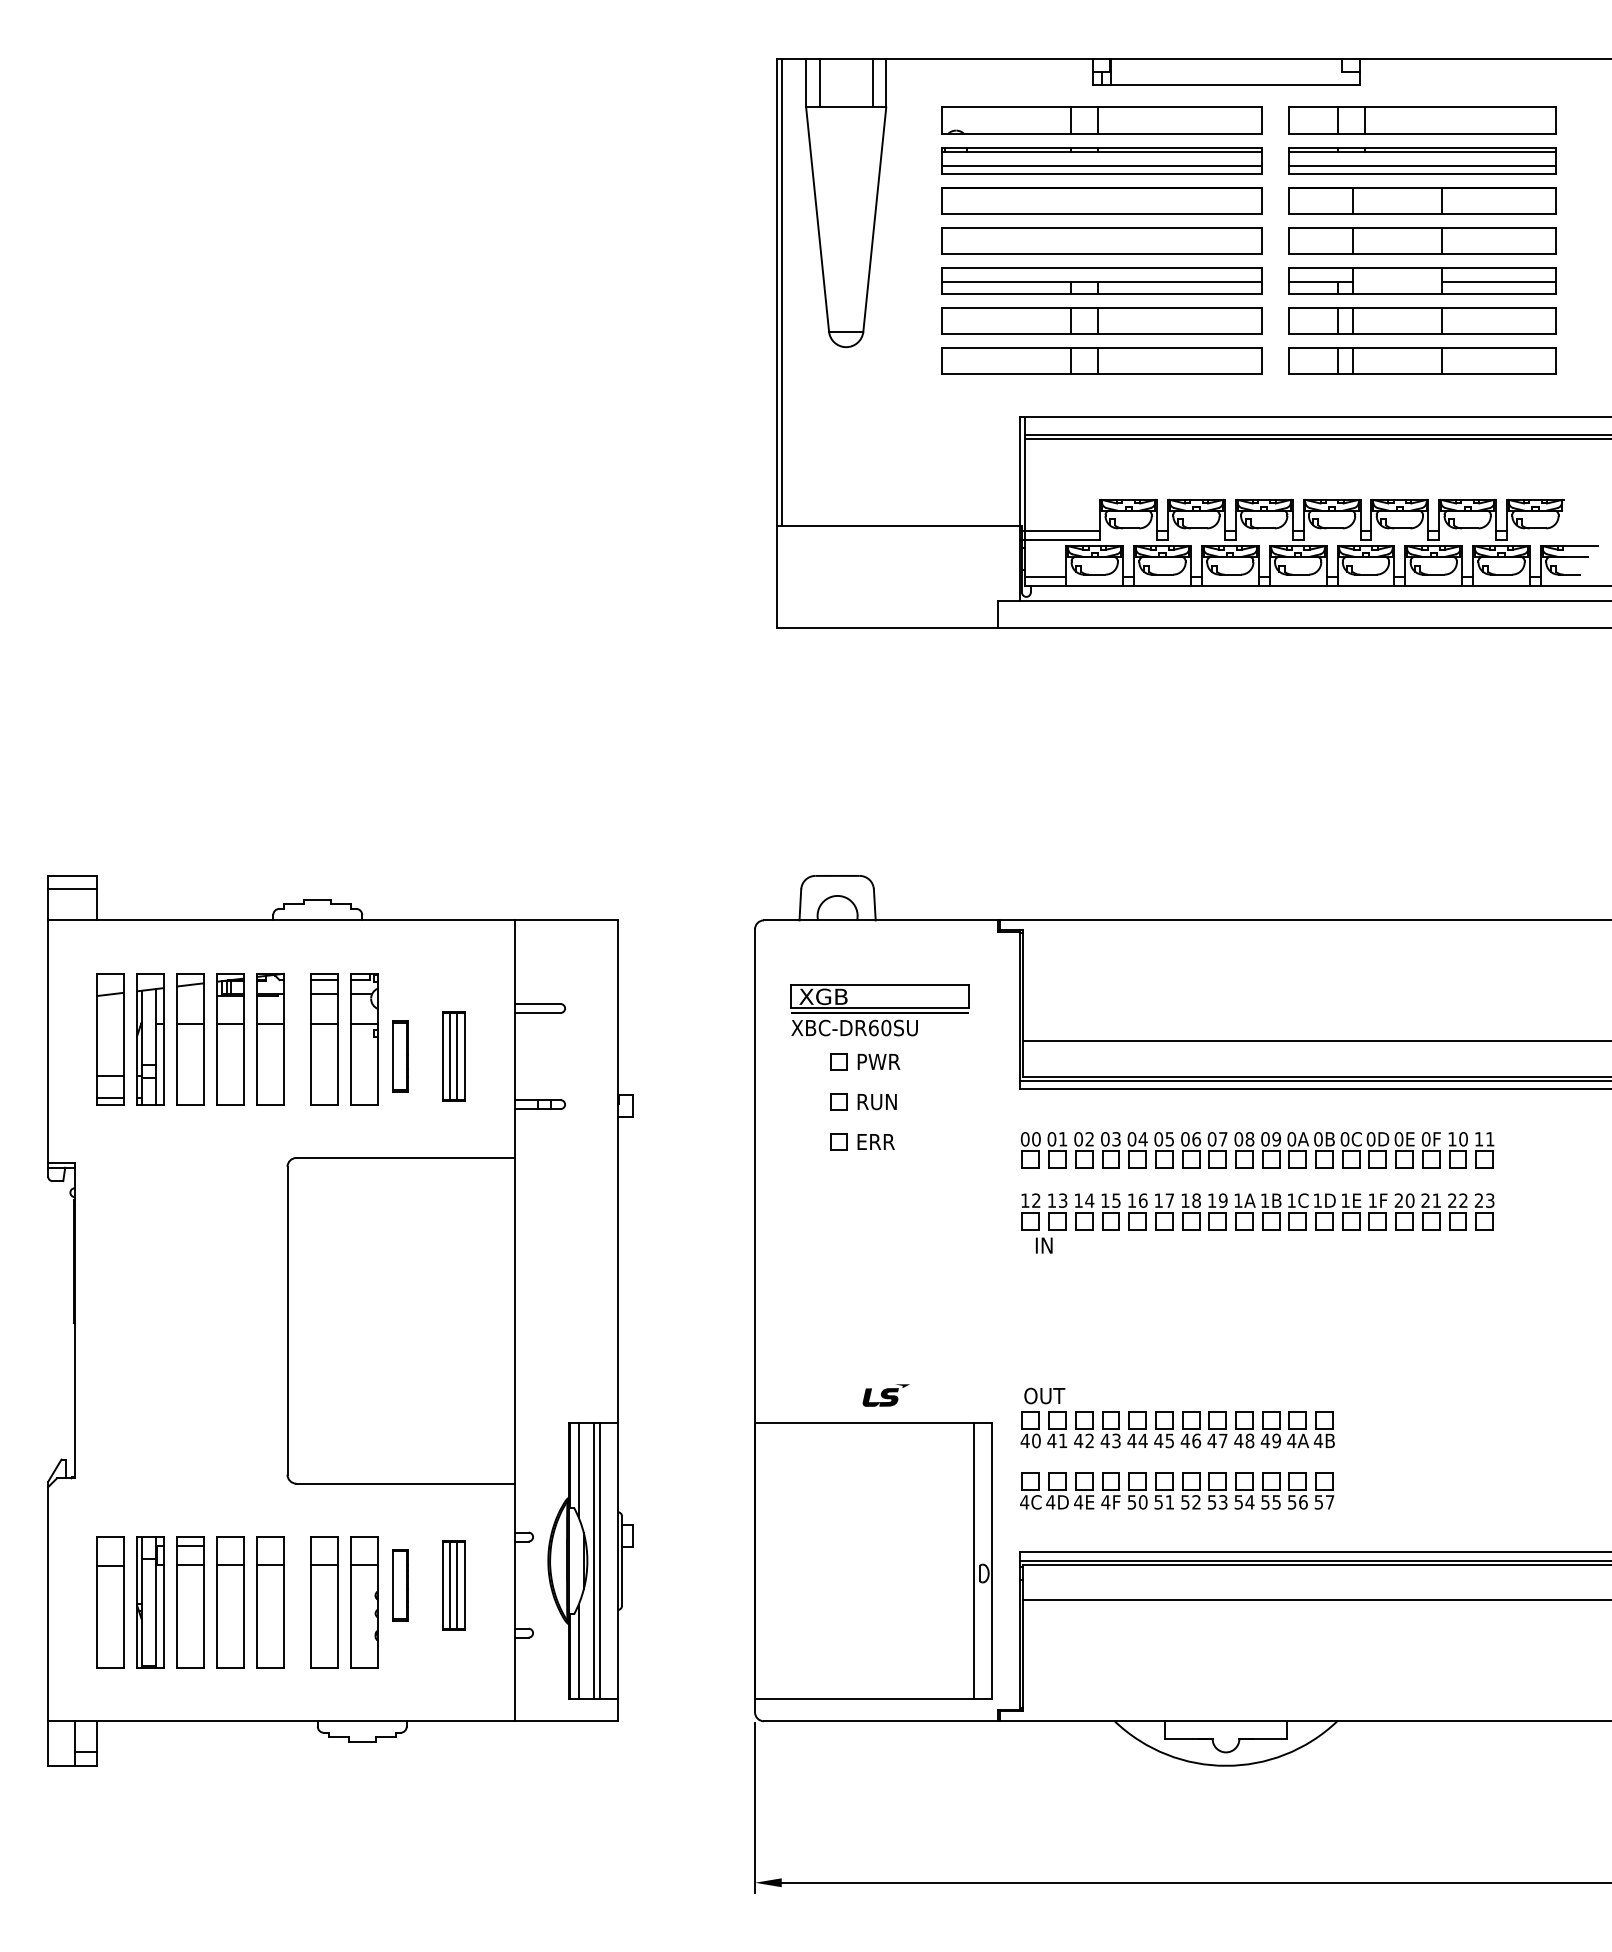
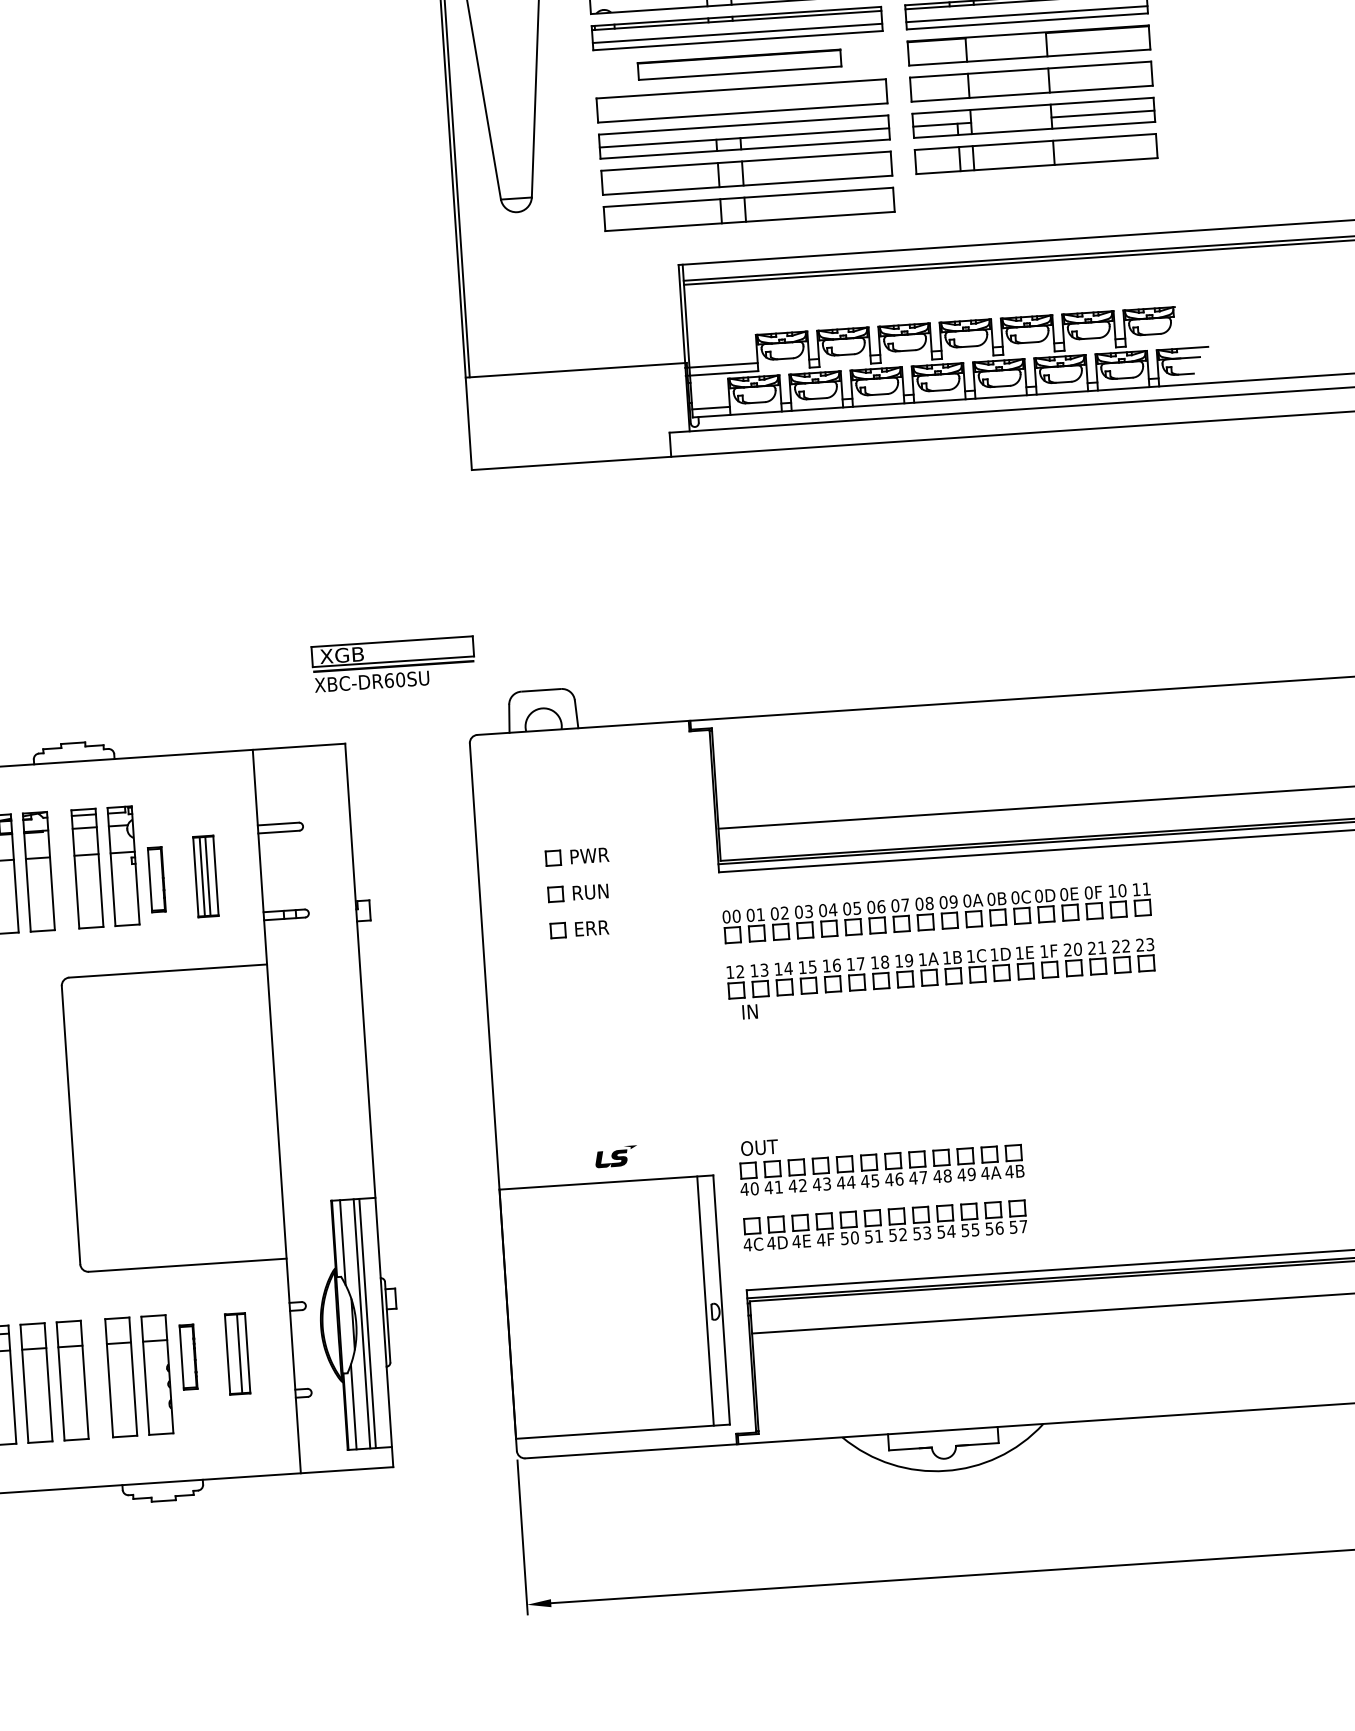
part: (1101, 200) -> (739, 64), size x0.7
part: (1422, 360) -> (1038, 189), removed
part: (879, 1010) -> (393, 664), moved
line: (450, 1584) -> (234, 1353), removed

